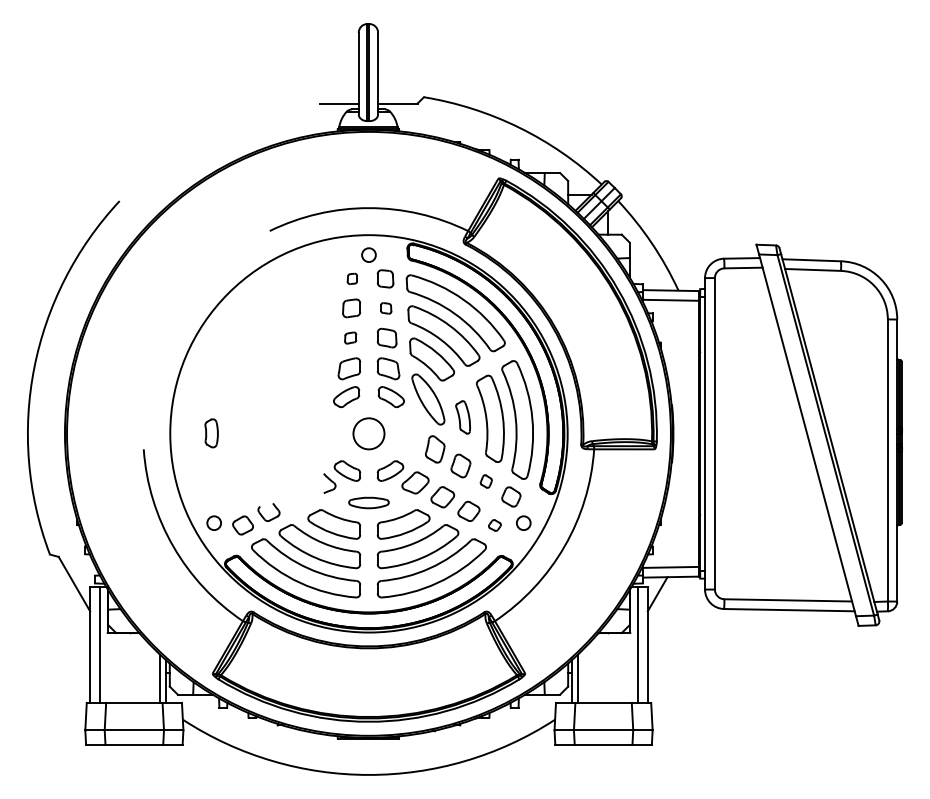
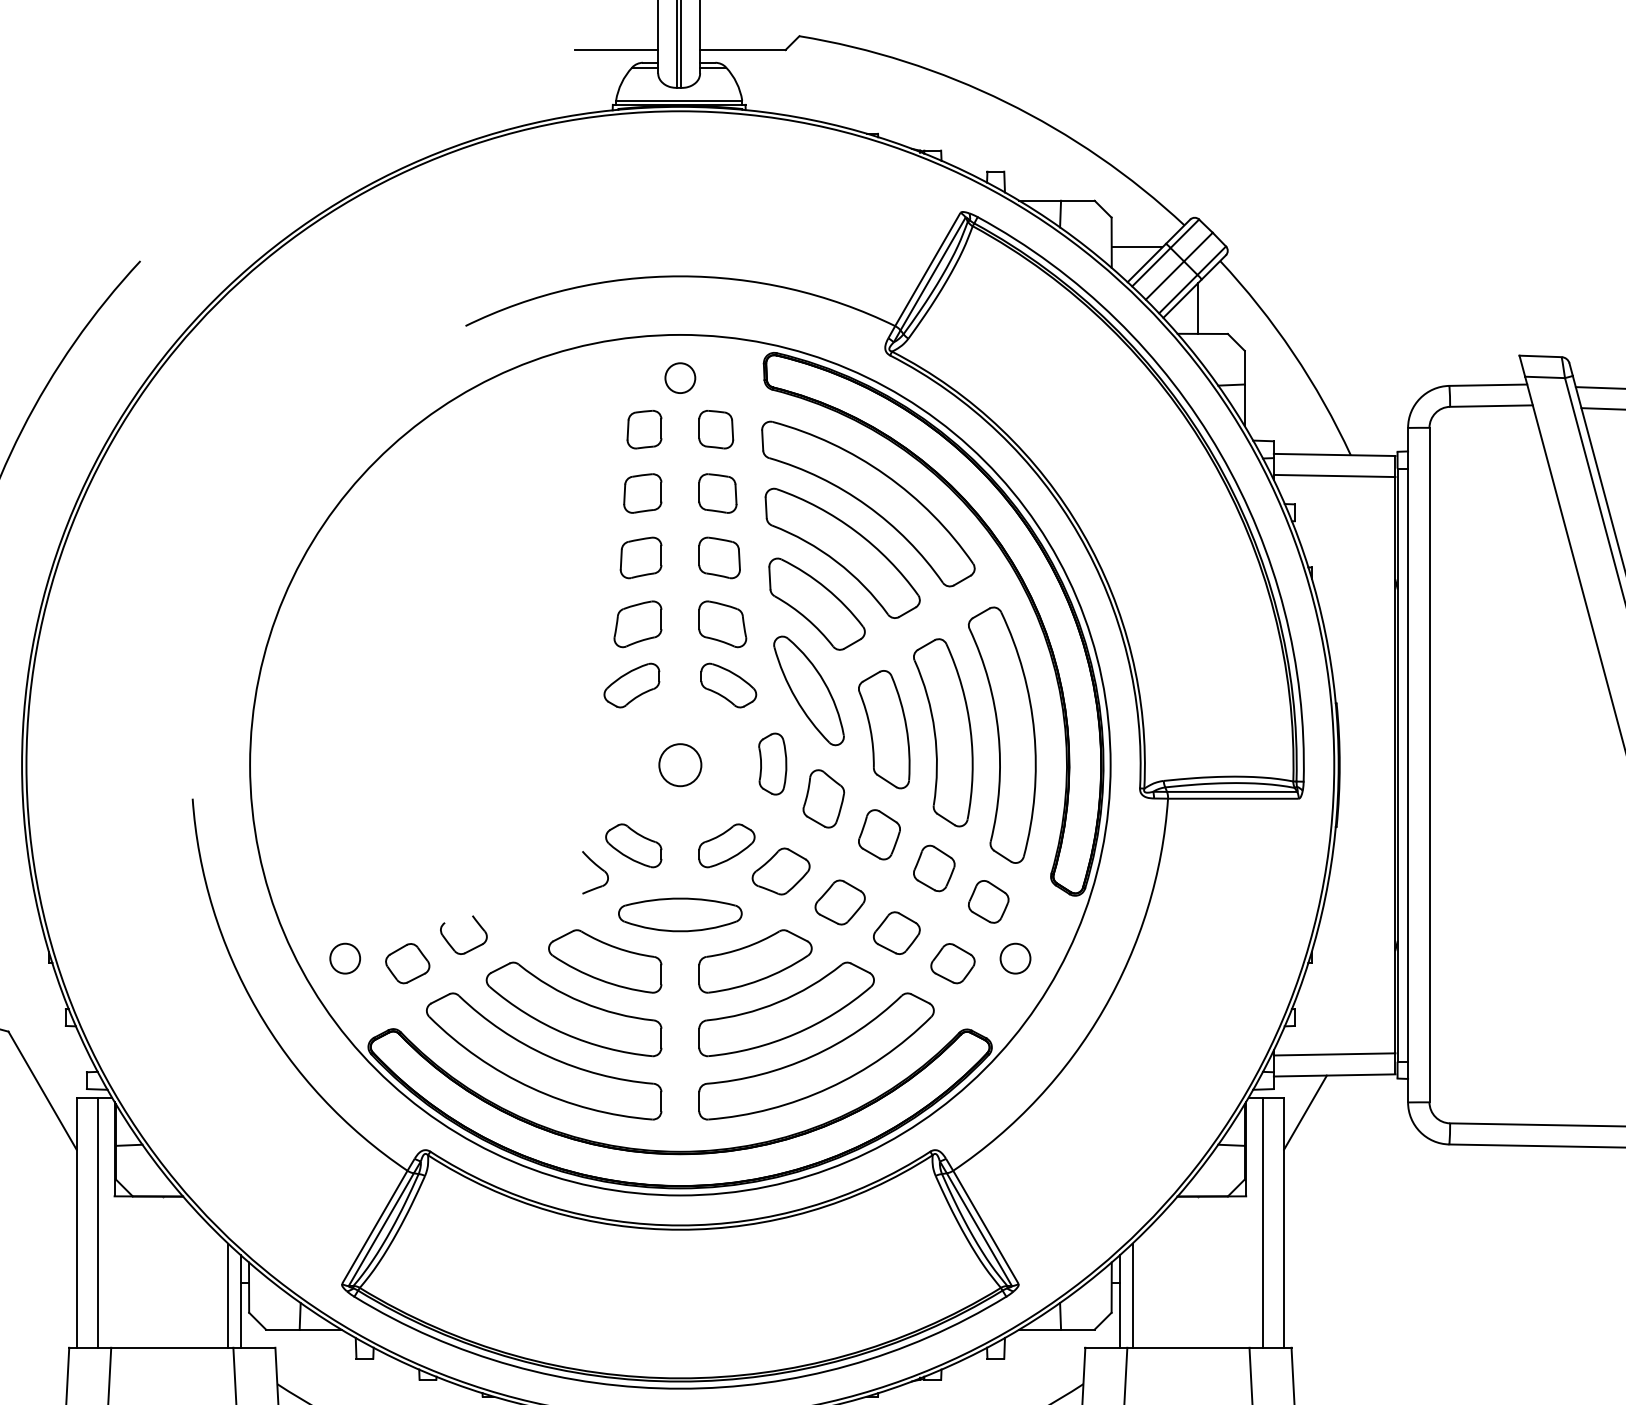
part: (352, 278) -> (644, 428), size x1.67
part: (385, 308) -> (716, 493), size x1.67
part: (350, 337) -> (640, 556), size x1.67
part: (462, 417) -> (882, 729), size x1.67
part: (211, 433) -> (772, 764), moved
circle: (368, 433) -> (679, 764), size x0.62
part: (486, 481) -> (934, 868), size x1.67
part: (368, 502) -> (679, 913), size x1.43
part: (494, 525) -> (952, 963), size x1.67

